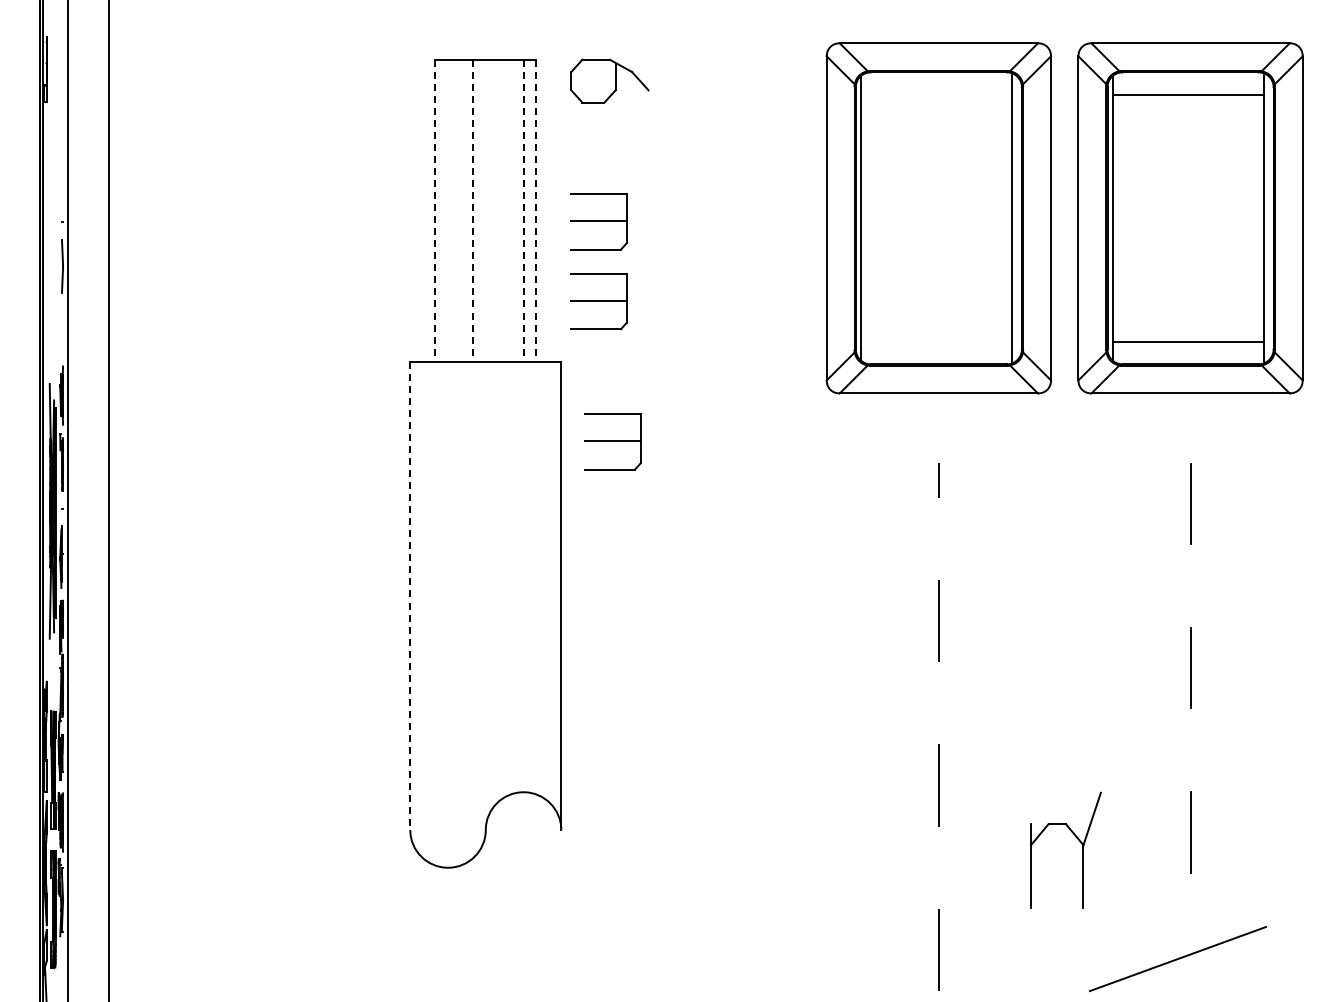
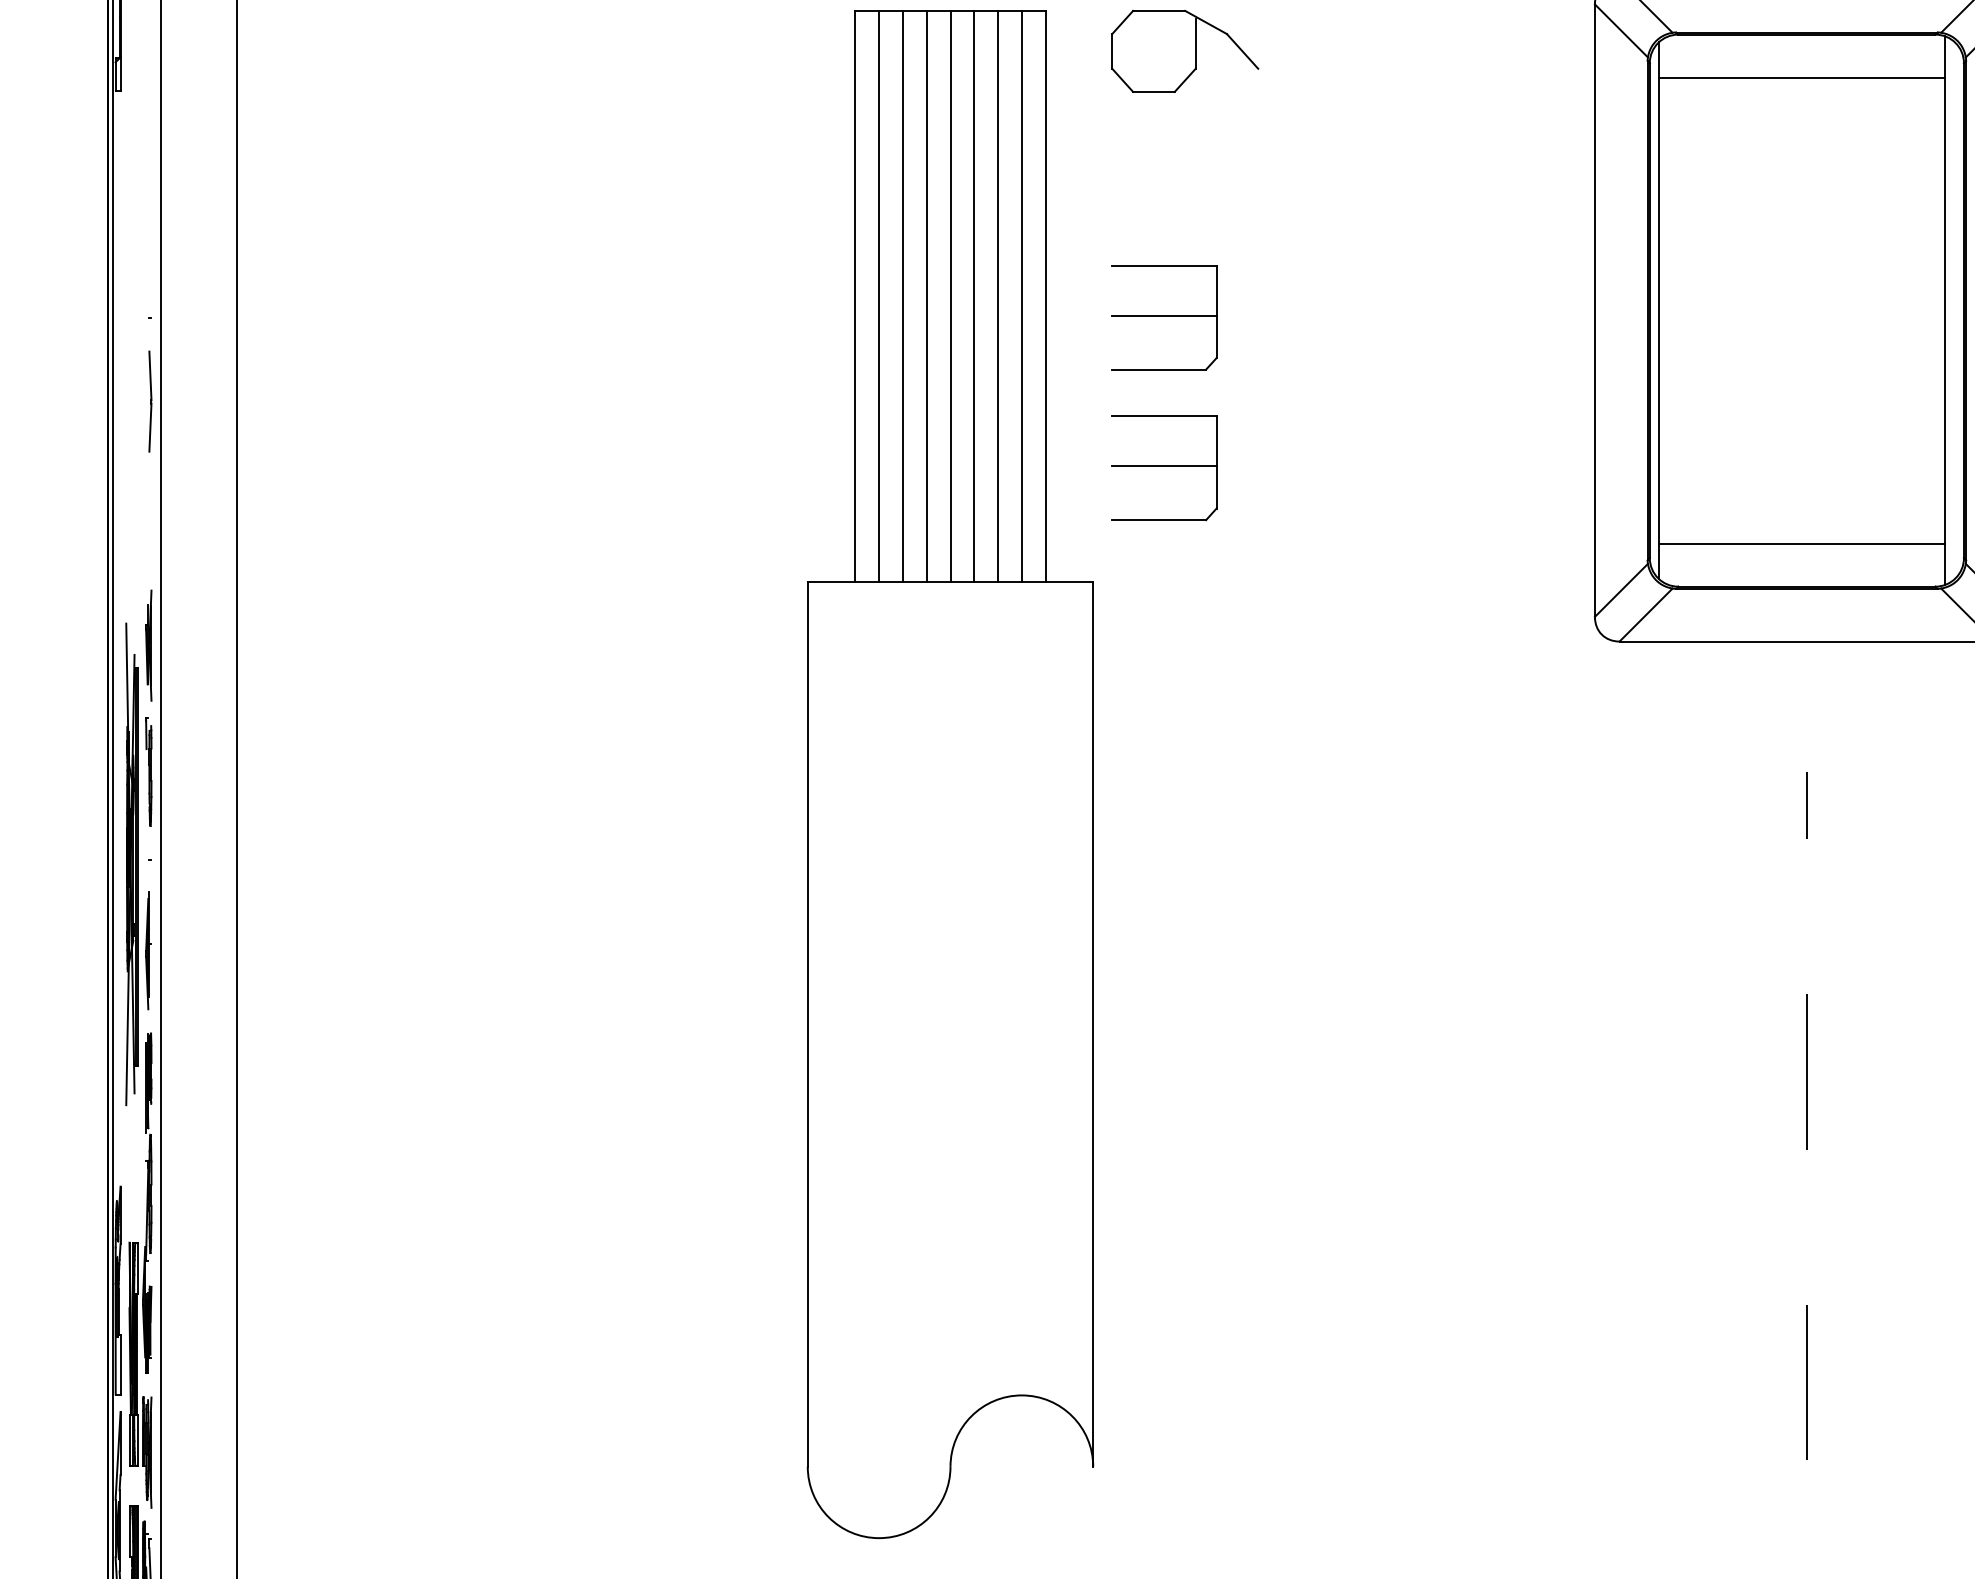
line: (935, 95) -> (1800, 78), added
line: (448, 210) -> (879, 295), added
line: (460, 210) -> (902, 295), added
line: (485, 210) -> (949, 295), added
line: (498, 210) -> (974, 295), added
line: (510, 210) -> (997, 295), added
line: (435, 211) -> (855, 297), dashed -> solid
line: (473, 211) -> (927, 297), dashed -> solid
line: (523, 211) -> (1021, 297), dashed -> solid
line: (536, 211) -> (1046, 297), dashed -> solid
line: (935, 341) -> (1800, 543), added
part: (612, 441) -> (1189, 732), removed
line: (410, 596) -> (808, 1025), dashed -> solid

